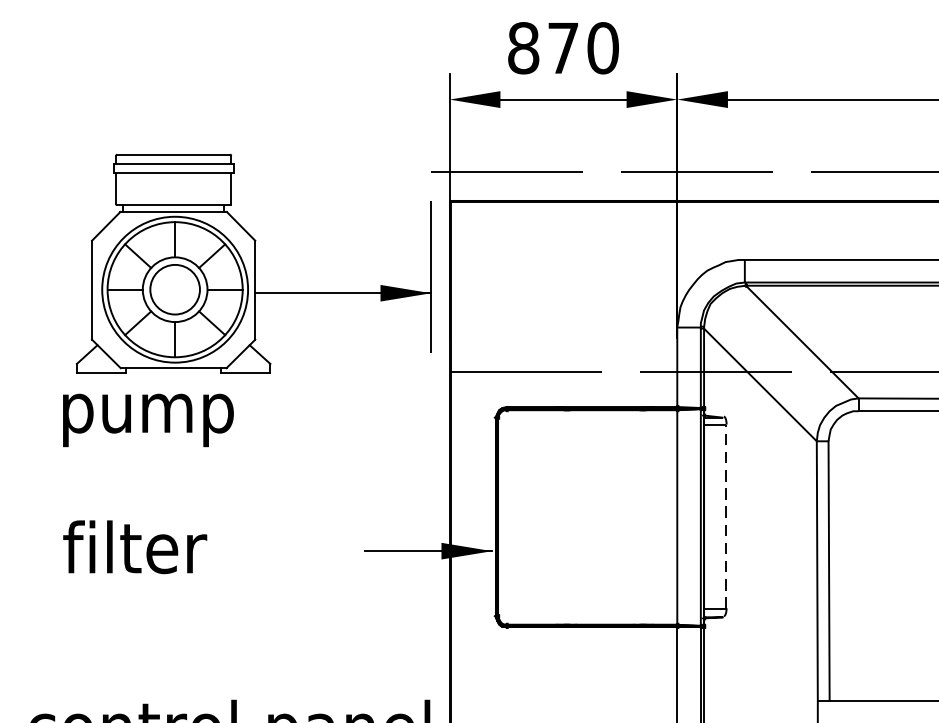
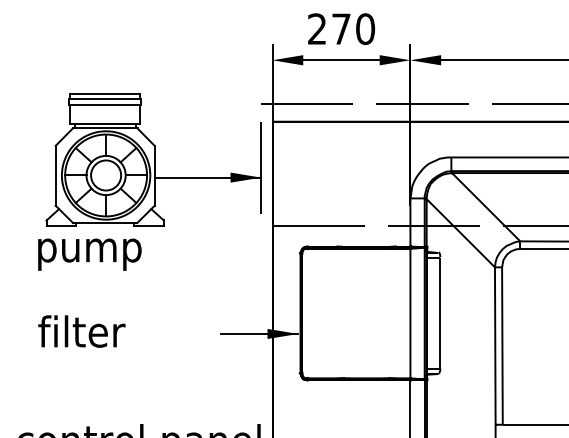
text: (523, 47) -> (317, 28), 870 -> 270
line: (725, 517) -> (439, 313), dashed -> solid

